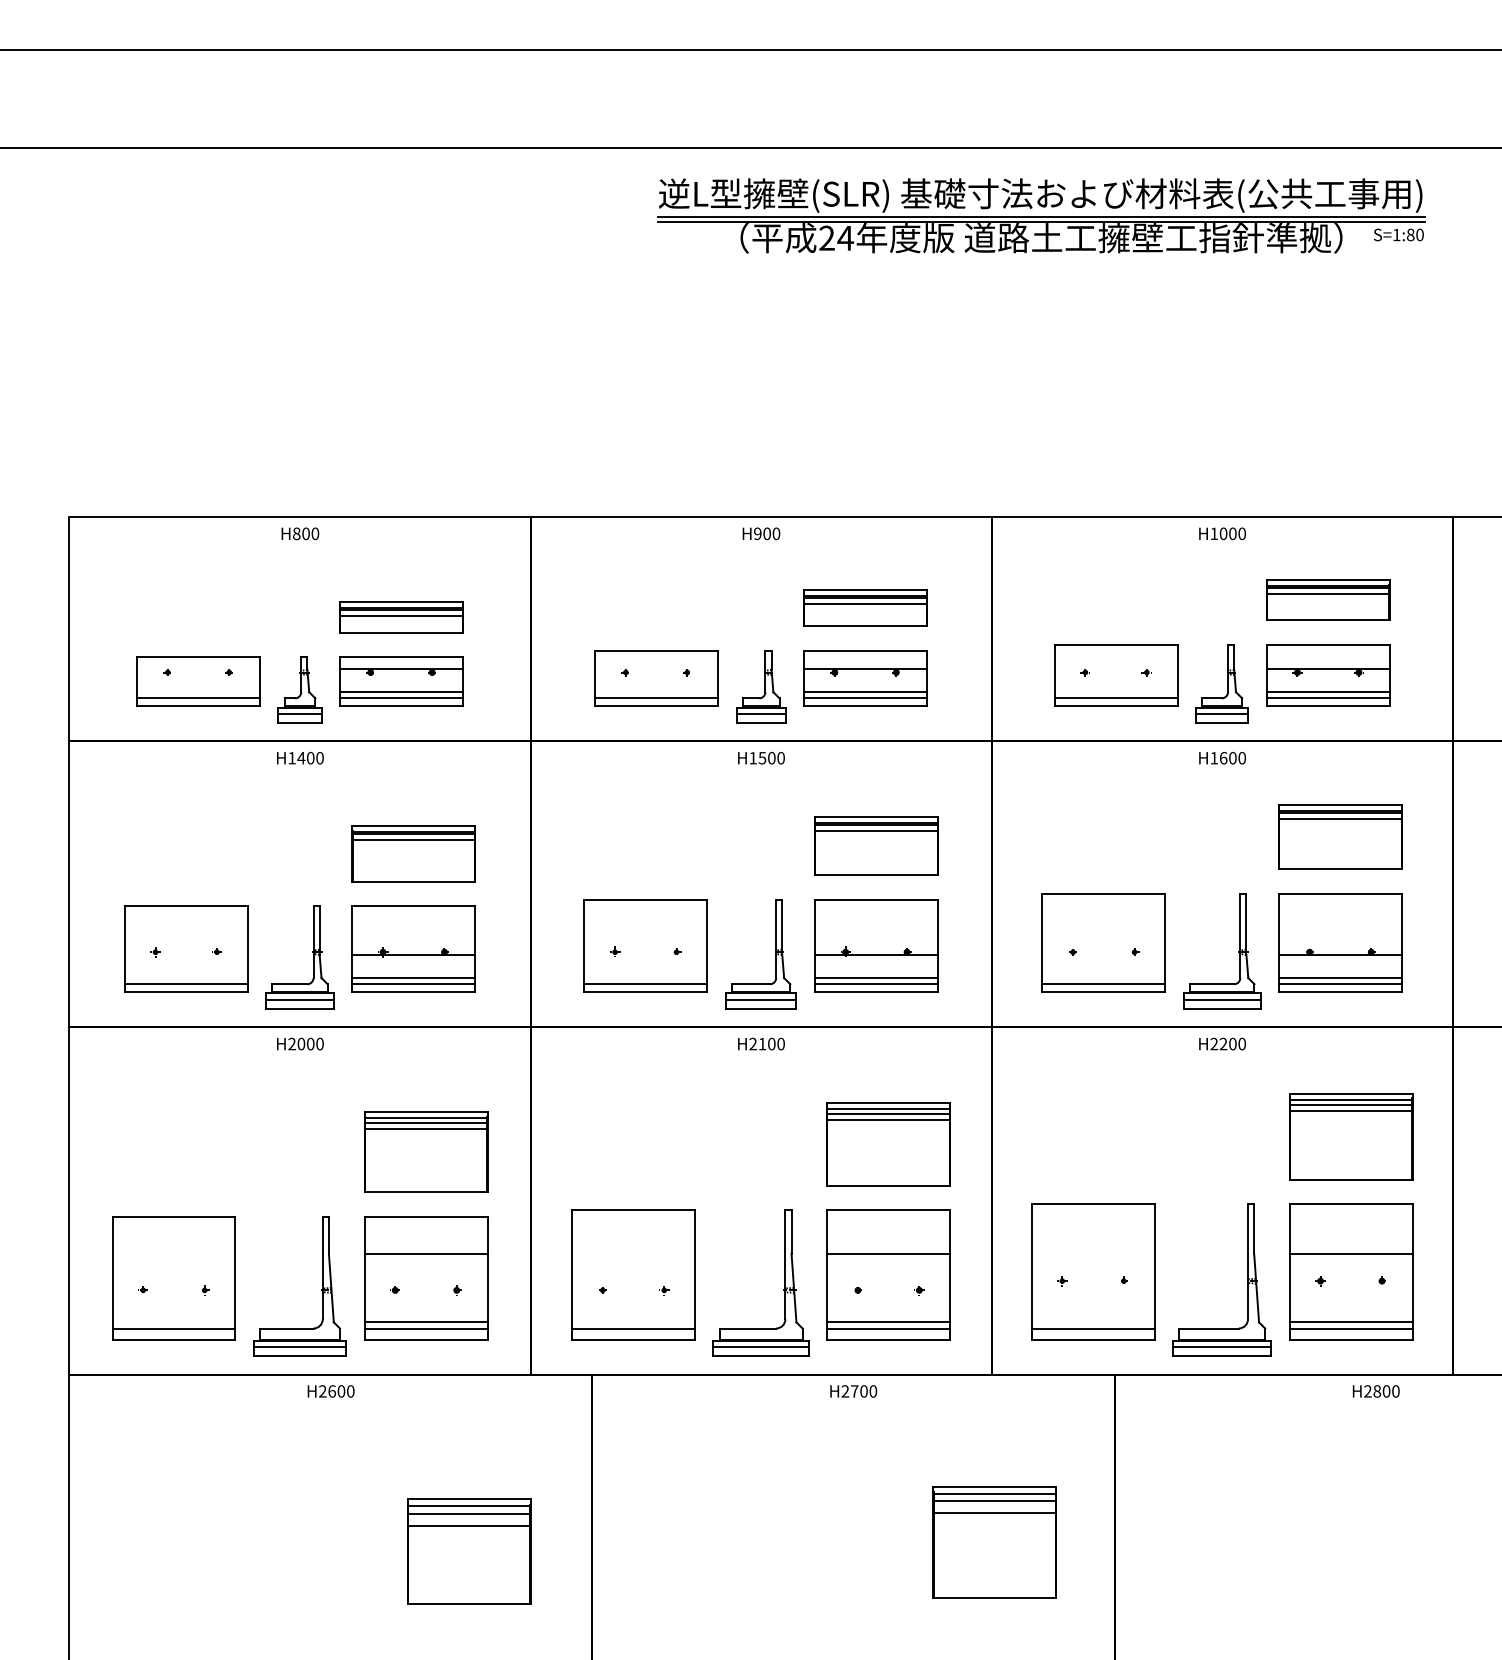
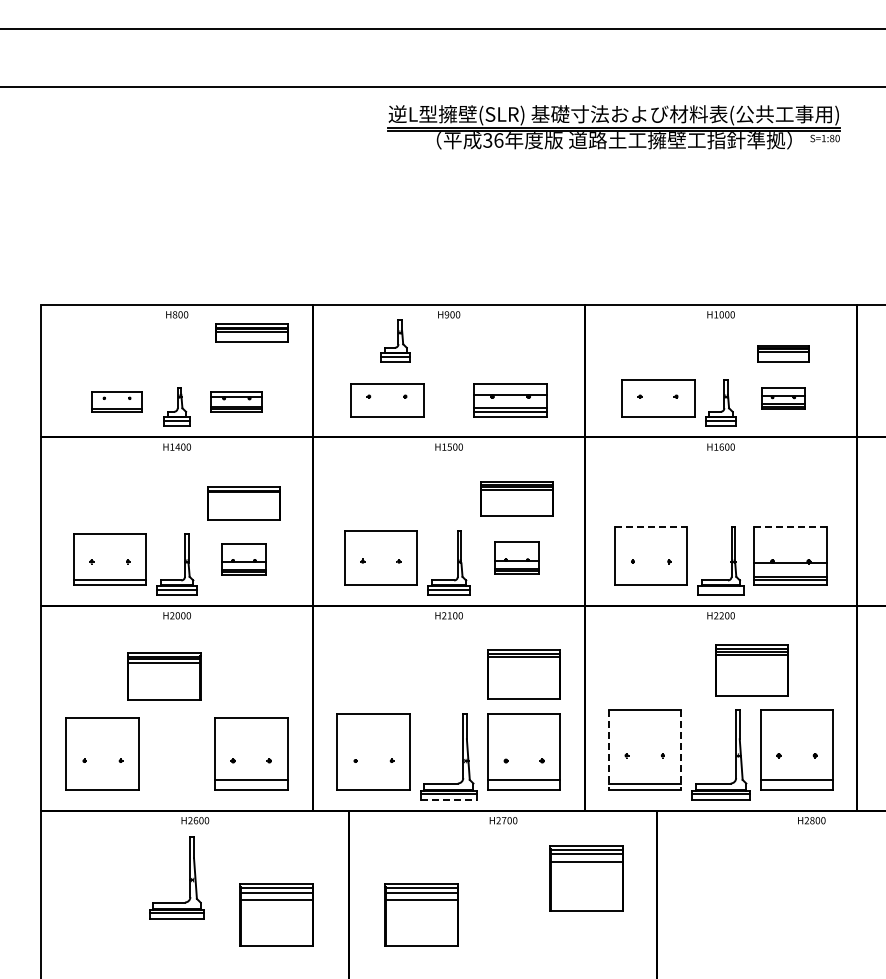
text: (836, 238) -> (493, 140), 24 -> 36
part: (1328, 599) -> (783, 353), size x0.7
part: (865, 607) -> (510, 358), removed
part: (400, 616) -> (251, 332), moved
part: (1328, 675) -> (783, 398), size x0.6
part: (197, 682) -> (116, 402), size x0.7
part: (400, 682) -> (236, 402), size x0.7
part: (760, 685) -> (395, 340), moved
line: (656, 697) -> (387, 411), removed
line: (1116, 697) -> (658, 411), removed
part: (1340, 836) -> (790, 493), removed
line: (412, 840) -> (243, 495), removed
line: (1104, 894) -> (651, 527), solid -> dashed
line: (1341, 894) -> (791, 527), solid -> dashed
part: (875, 945) -> (516, 557), size x0.6
part: (412, 948) -> (243, 559), size x0.6
line: (645, 984) -> (380, 580), removed
line: (1102, 984) -> (650, 580), removed
line: (1221, 999) -> (720, 589), removed
line: (889, 1119) -> (524, 660), removed
part: (1350, 1136) -> (751, 670), moved
part: (426, 1152) -> (164, 676), moved
line: (426, 1253) -> (251, 739), removed
line: (887, 1253) -> (523, 739), removed
line: (1350, 1253) -> (796, 739), removed
line: (1031, 1272) -> (608, 750), solid -> dashed
line: (1155, 1272) -> (681, 750), solid -> dashed
part: (321, 1286) -> (189, 877), moved
line: (173, 1328) -> (102, 783), removed
line: (426, 1328) -> (251, 783), removed
line: (633, 1328) -> (373, 783), removed
line: (887, 1328) -> (523, 783), removed
line: (1350, 1328) -> (796, 783), removed
line: (762, 1355) -> (449, 799), solid -> dashed
part: (994, 1542) -> (586, 878), moved
part: (714, 1550) -> (421, 914), added

